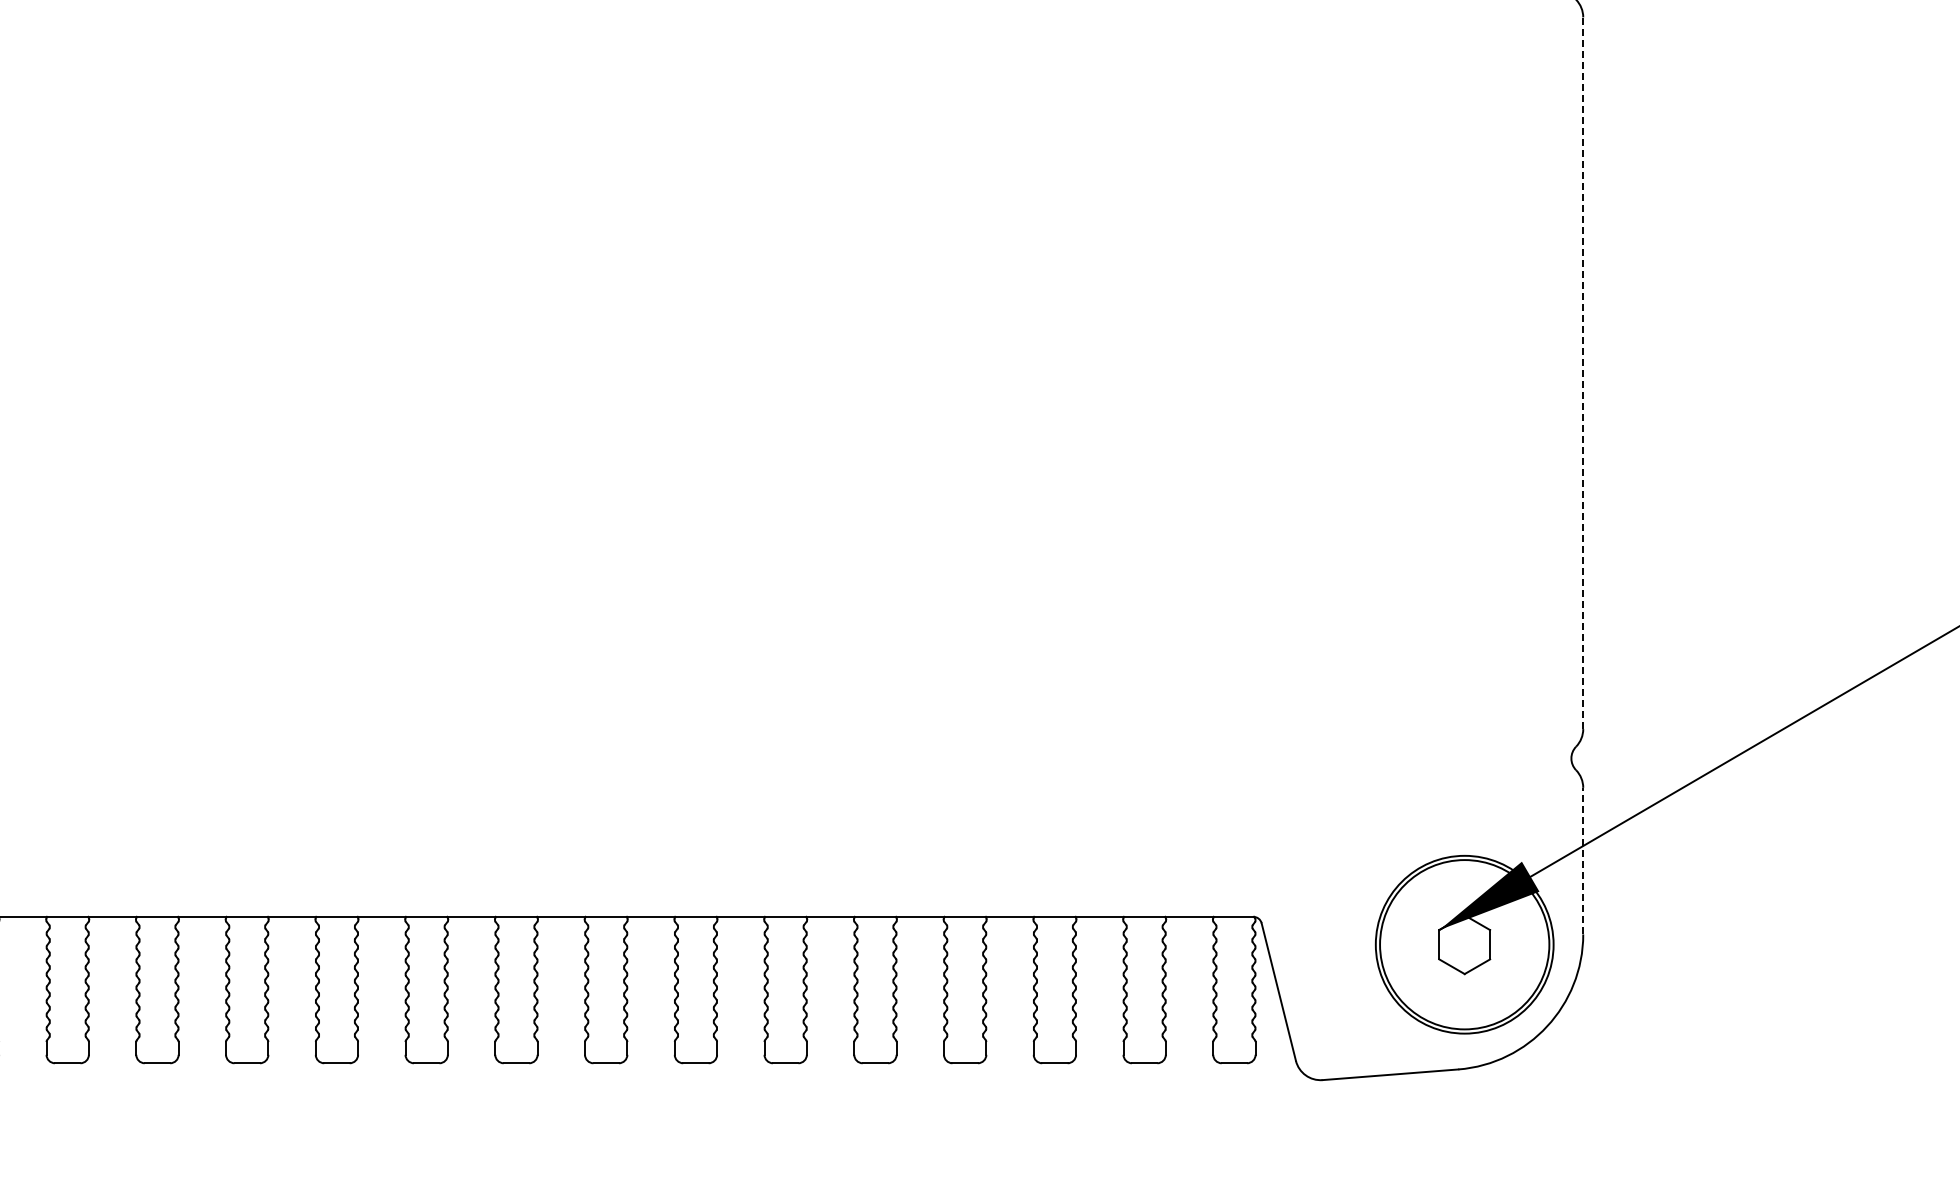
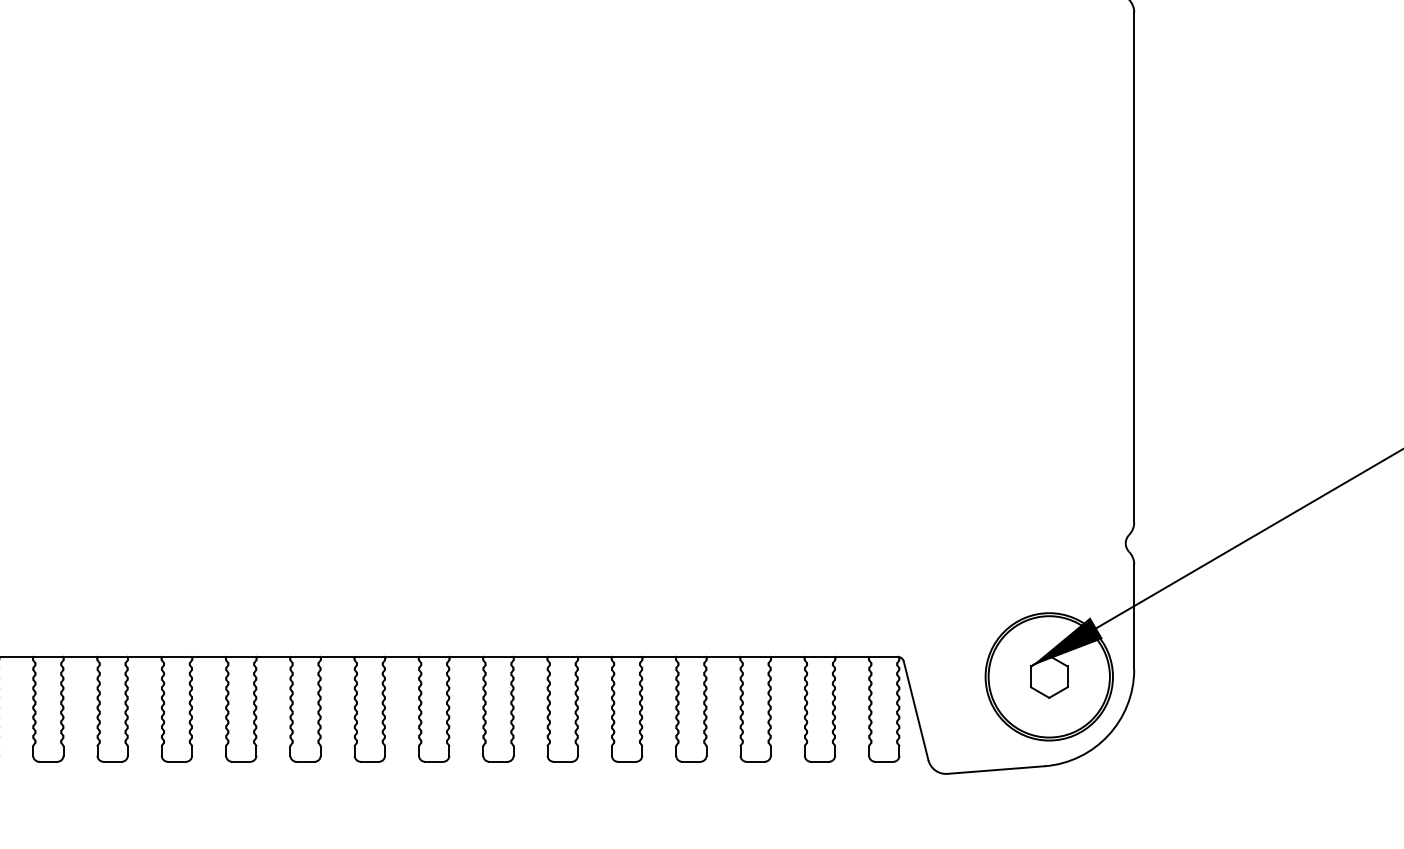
line: (1583, 373) -> (1134, 267), dashed -> solid
line: (1583, 860) -> (1134, 616), dashed -> solid

